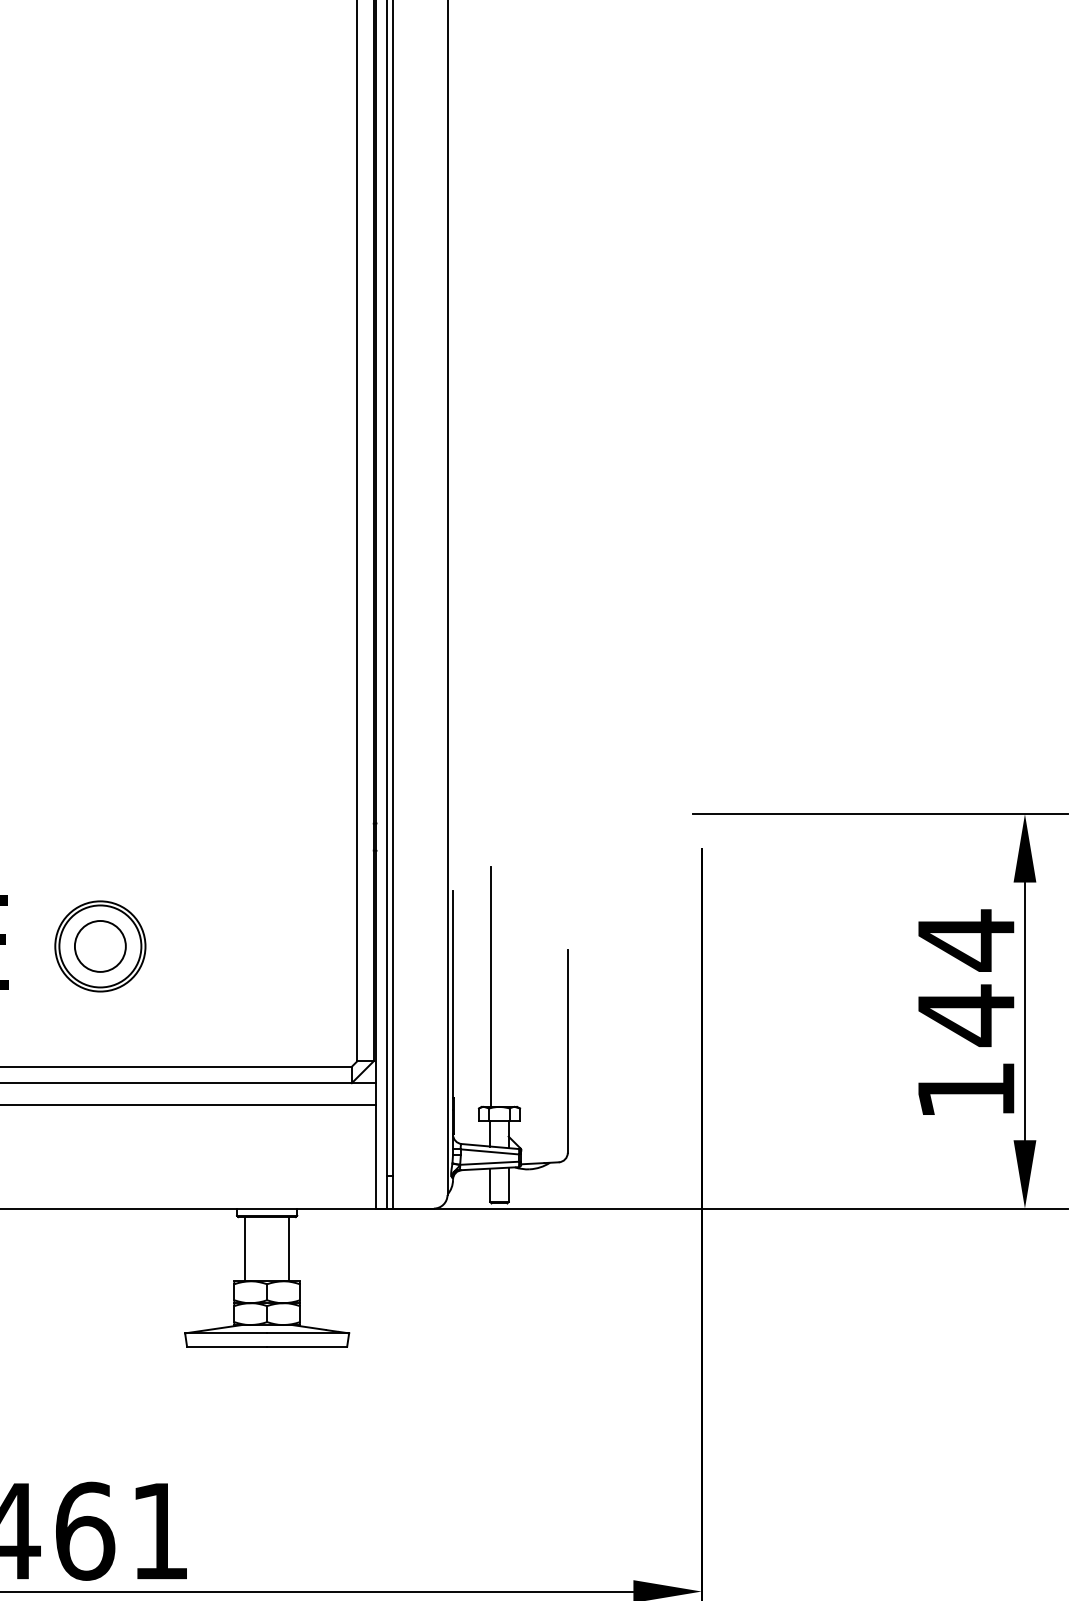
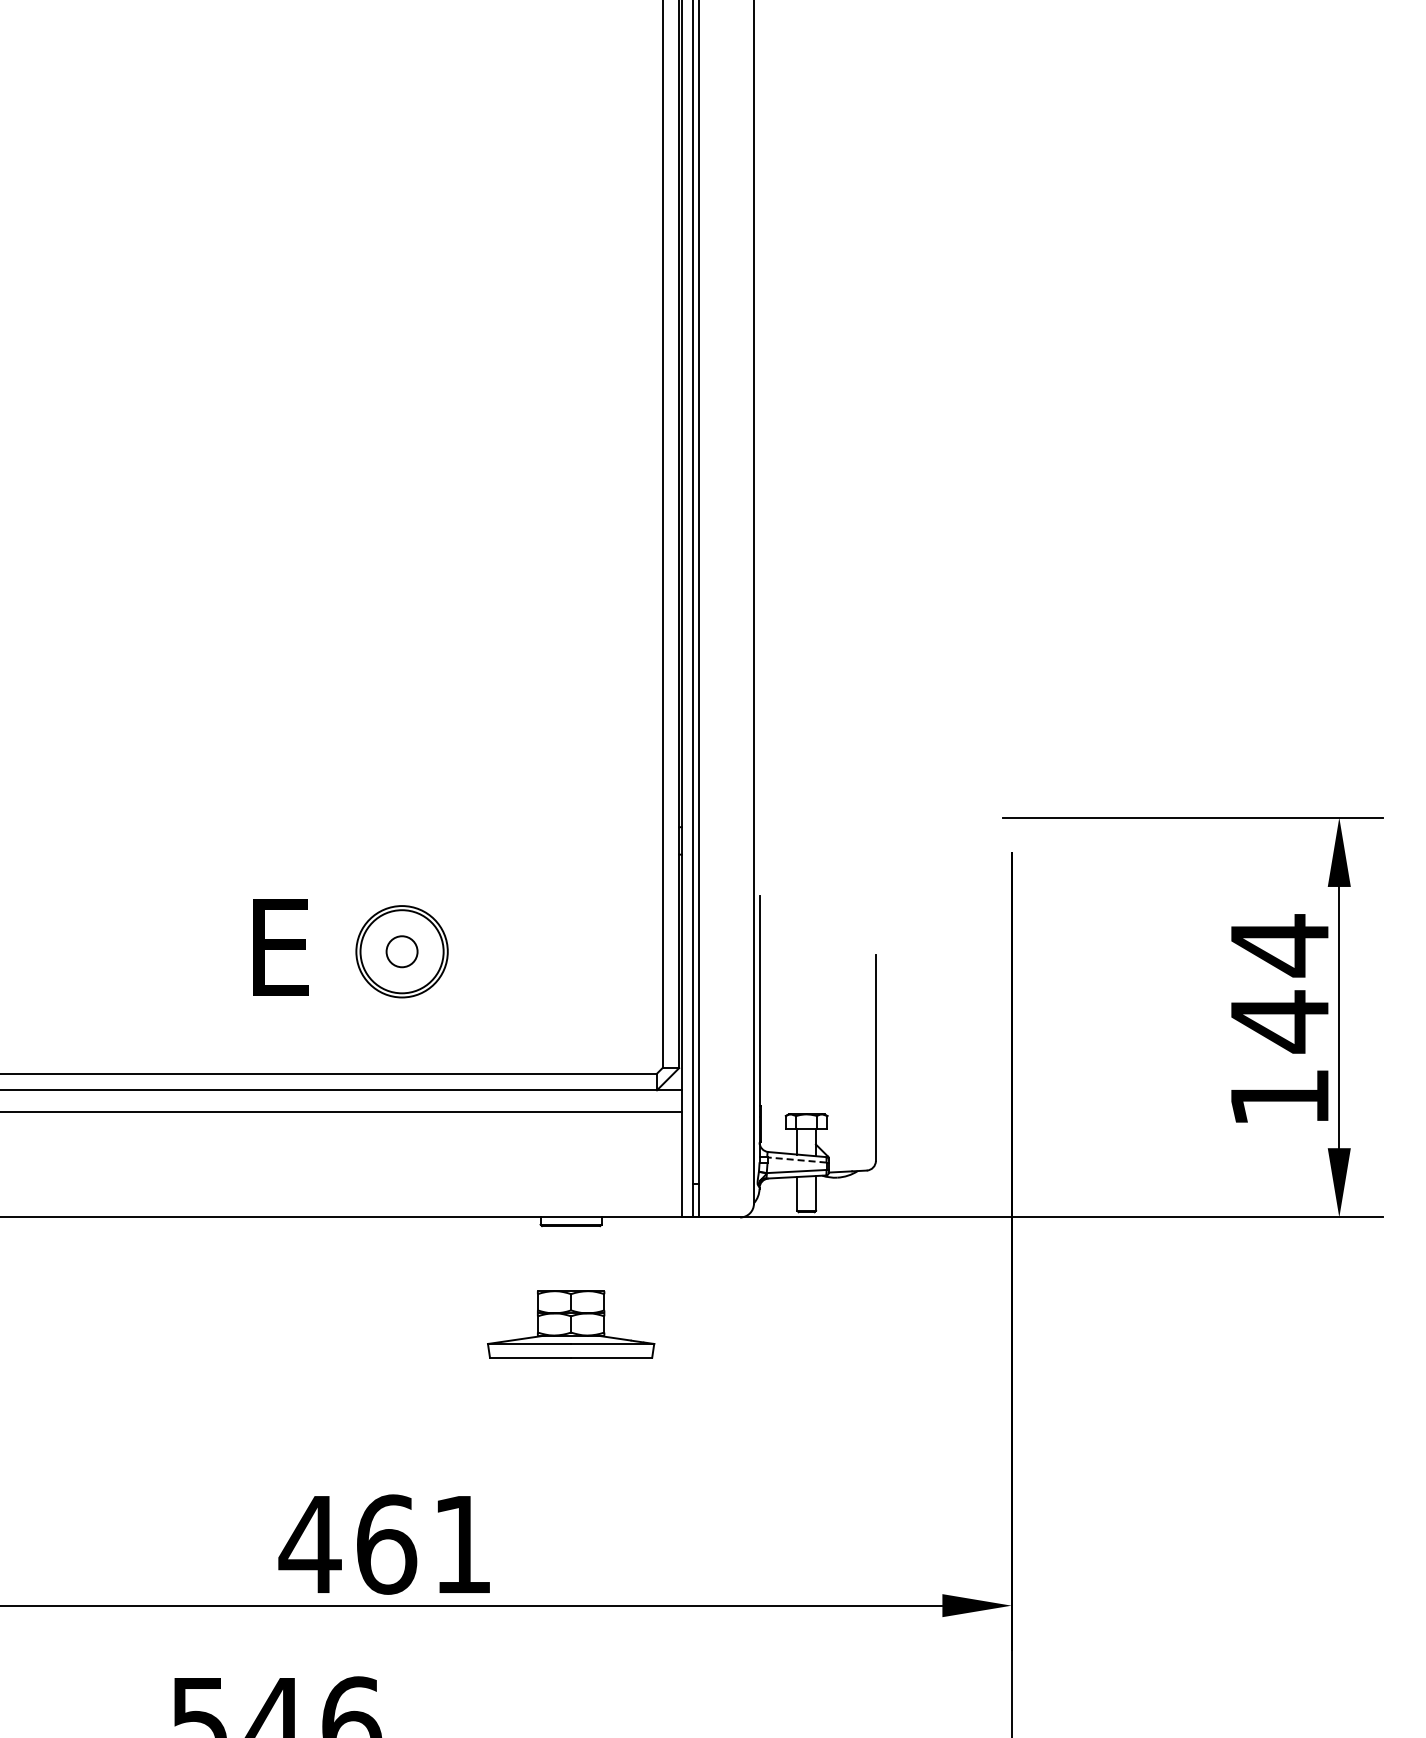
circle: (99, 946) -> (401, 951), size x0.6
line: (491, 986) -> (798, 992), removed
line: (490, 1152) -> (797, 1160), solid -> dashed
line: (244, 1249) -> (548, 1258), removed
line: (289, 1249) -> (593, 1258), removed

